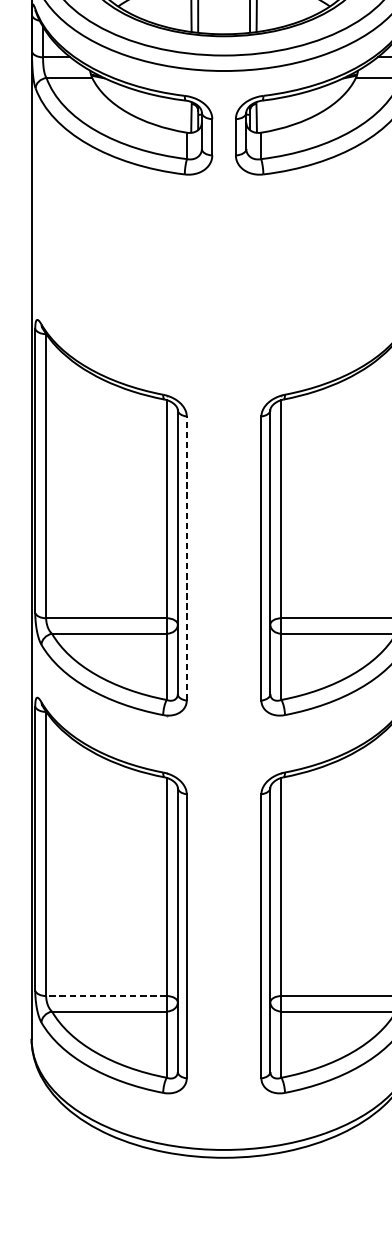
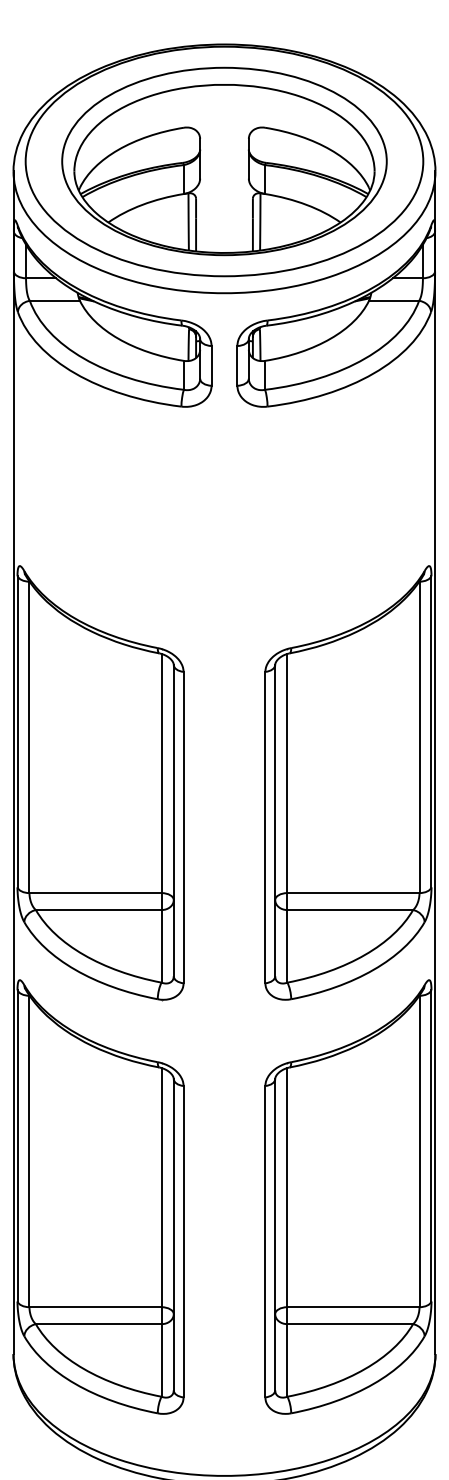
line: (186, 558) -> (183, 827), dashed -> solid
line: (106, 996) -> (95, 1307), dashed -> solid

